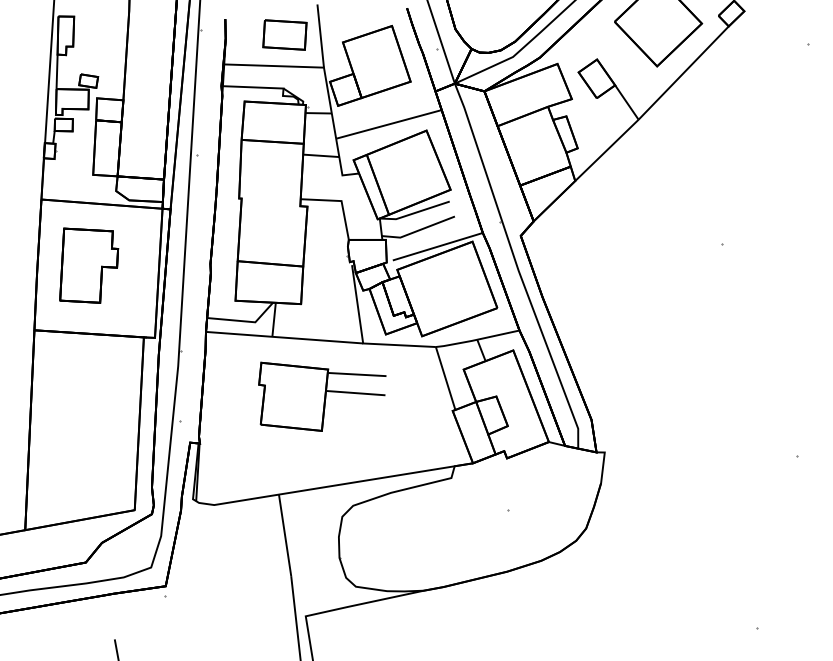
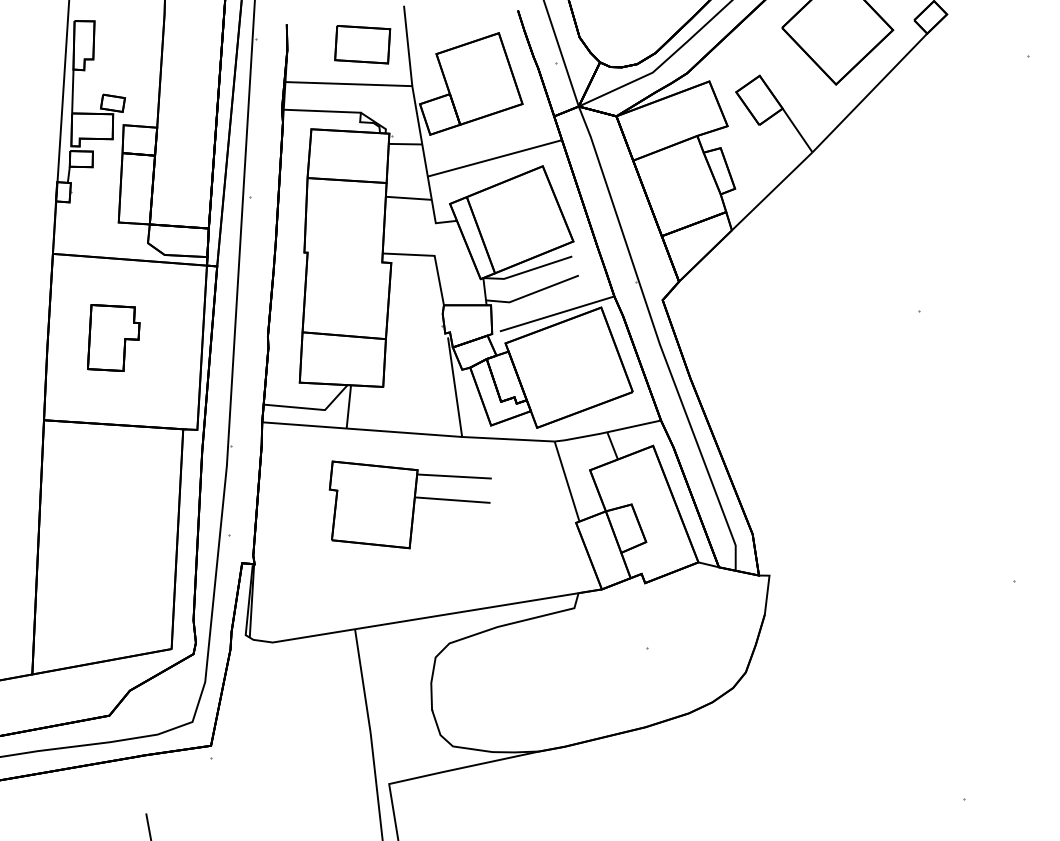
part: (89, 265) -> (114, 337), size x0.7

